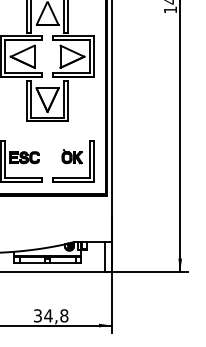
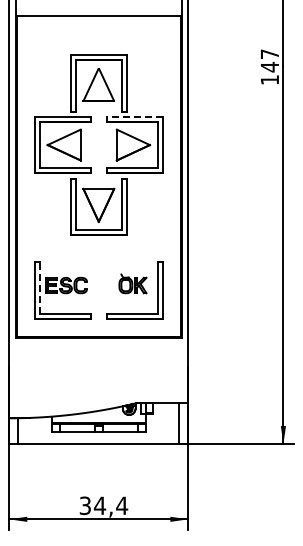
line: (73, 36) -> (134, 116), solid -> dashed
line: (5, 159) -> (39, 288), solid -> dashed
text: (64, 315) -> (122, 505), 34,8 -> 34,4

